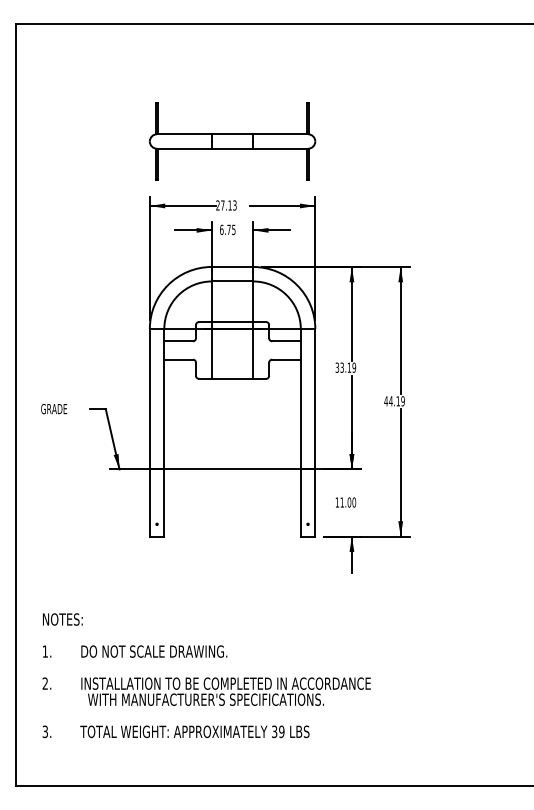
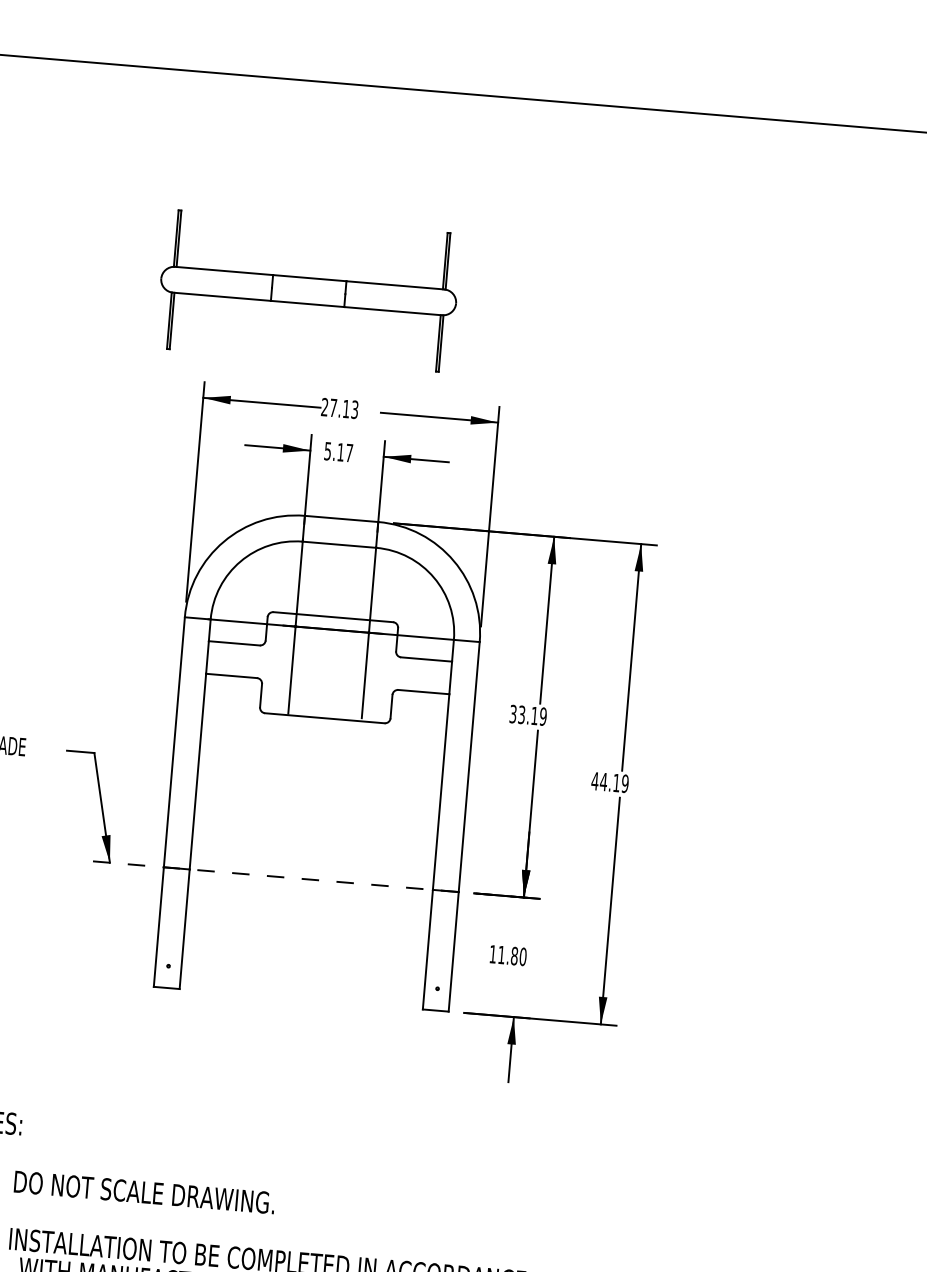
part: (232, 141) -> (308, 291), moved
text: (227, 229) -> (338, 451), 6.75 -> 5.17
line: (232, 469) -> (311, 879), solid -> dashed
text: (349, 502) -> (514, 956), 11.00 -> 11.80

